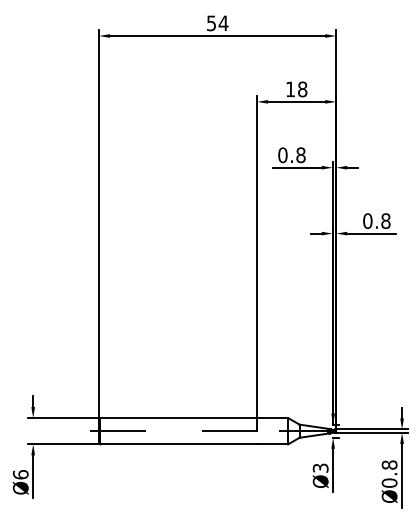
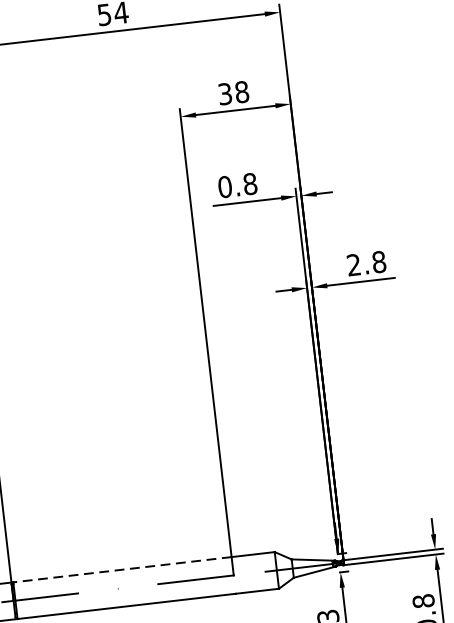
text: (290, 89) -> (225, 94), 18 -> 38
text: (367, 220) -> (353, 264), 0.8 -> 2.8
line: (178, 418) -> (122, 570), solid -> dashed

